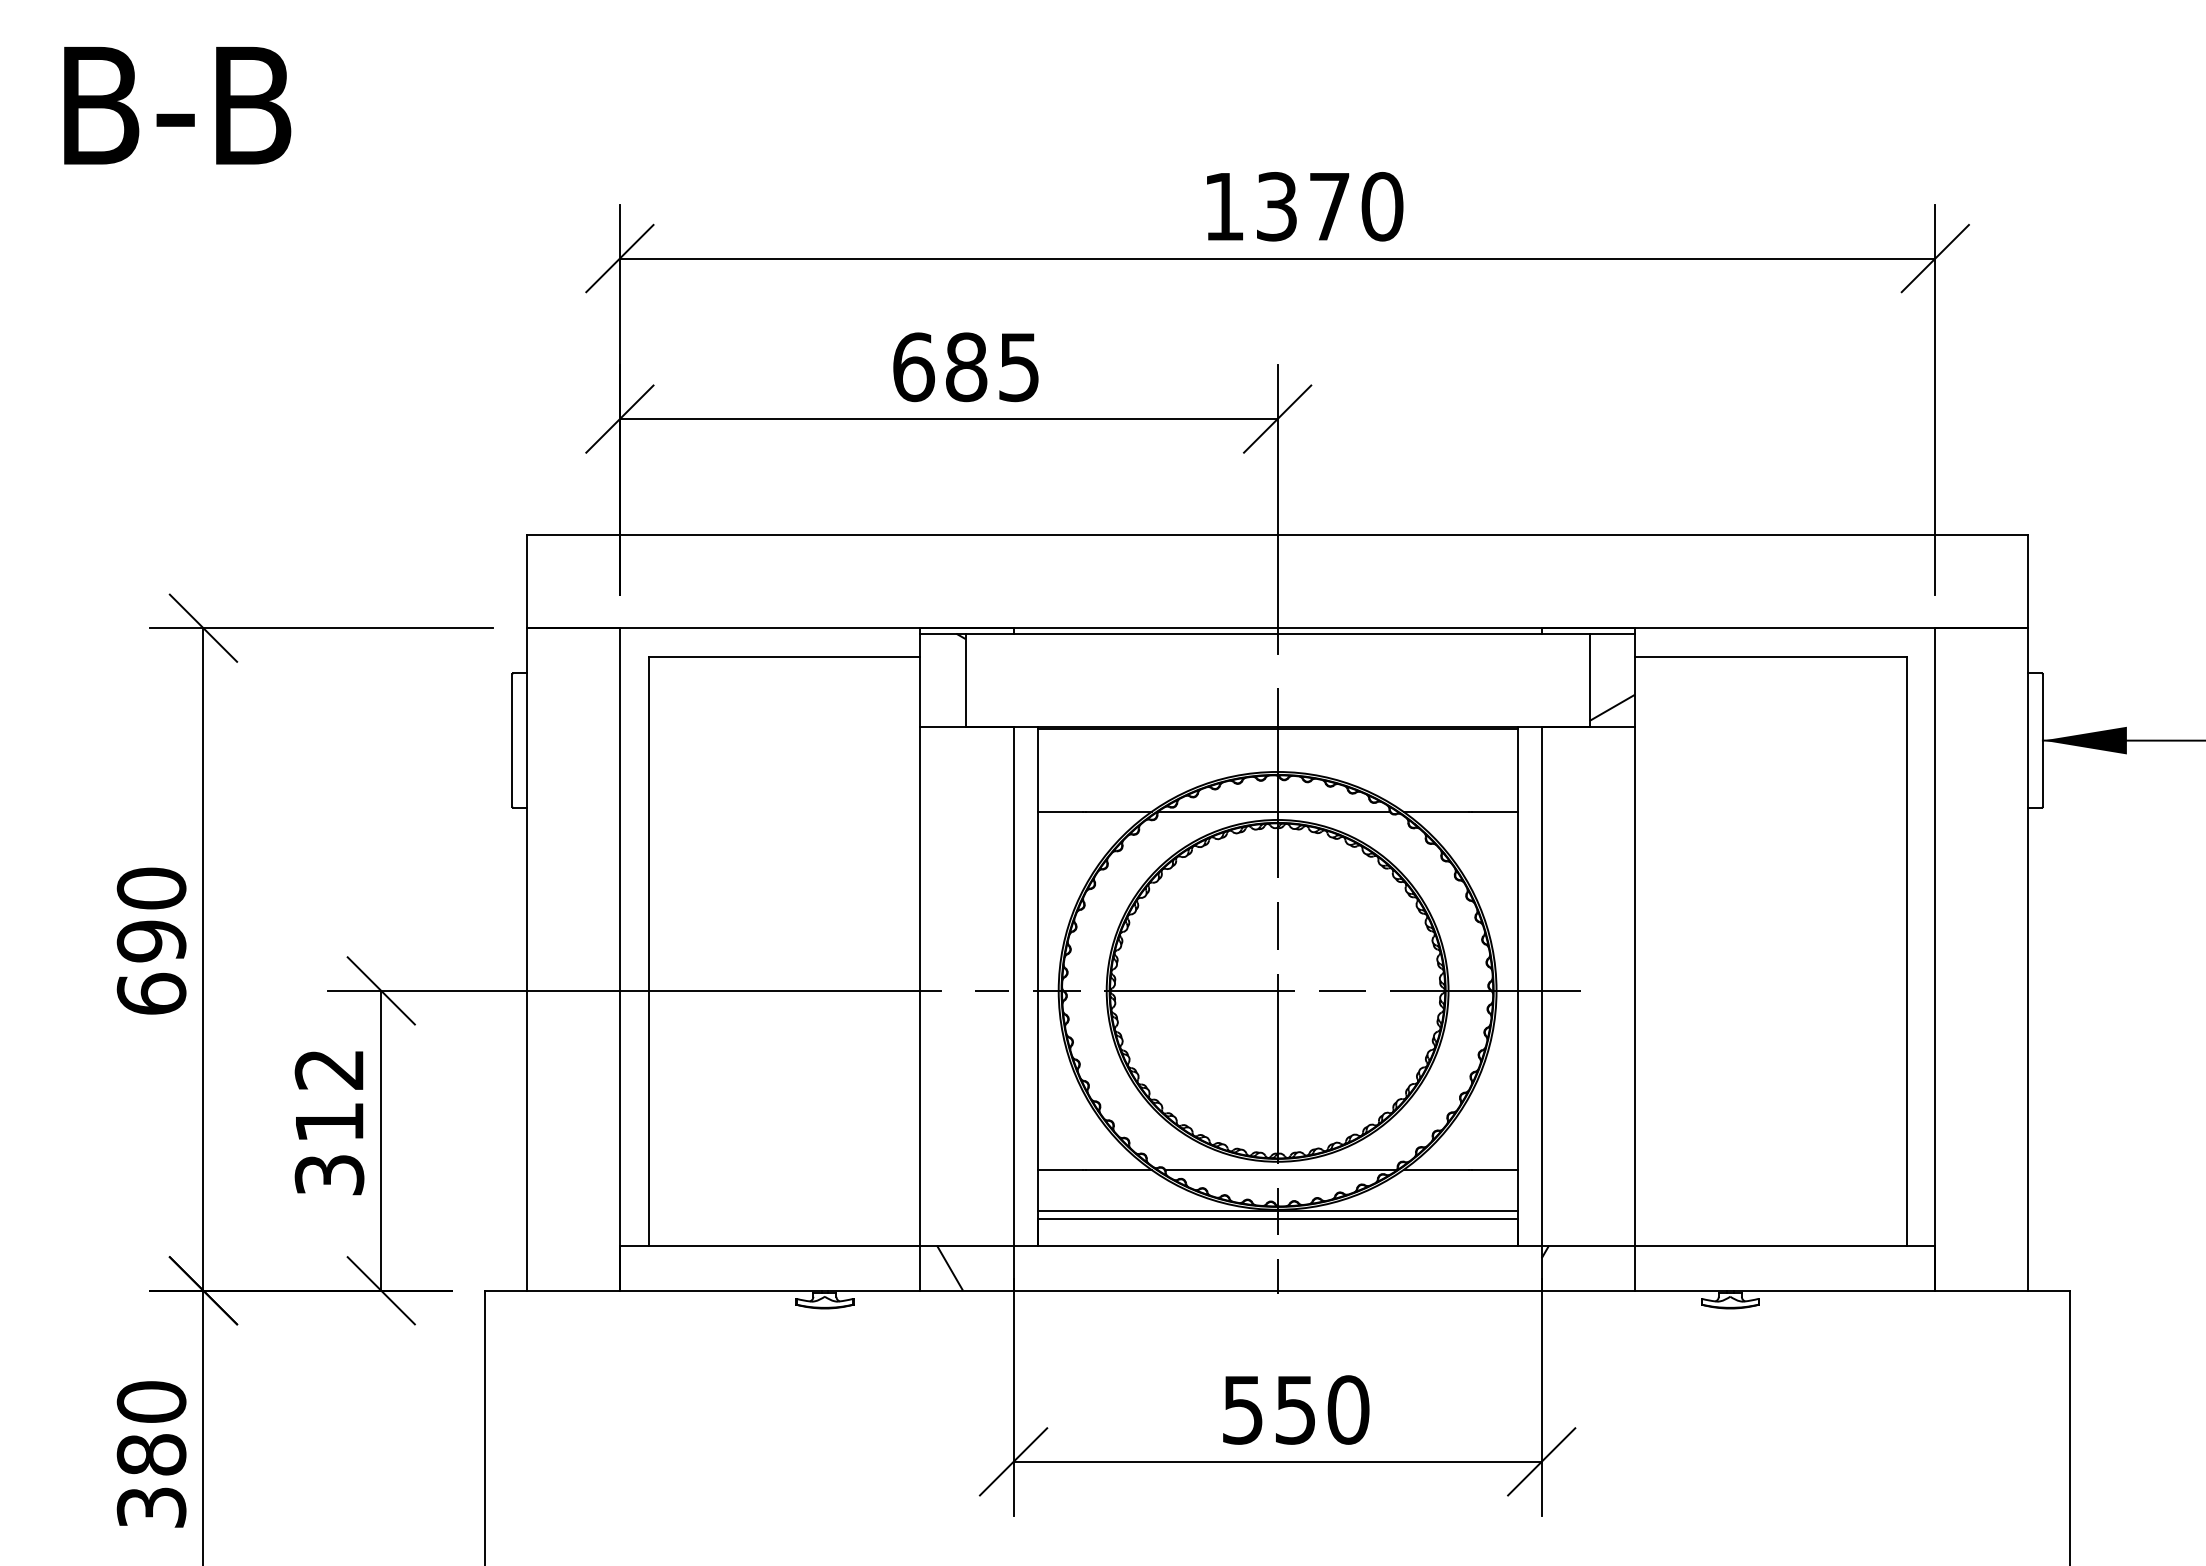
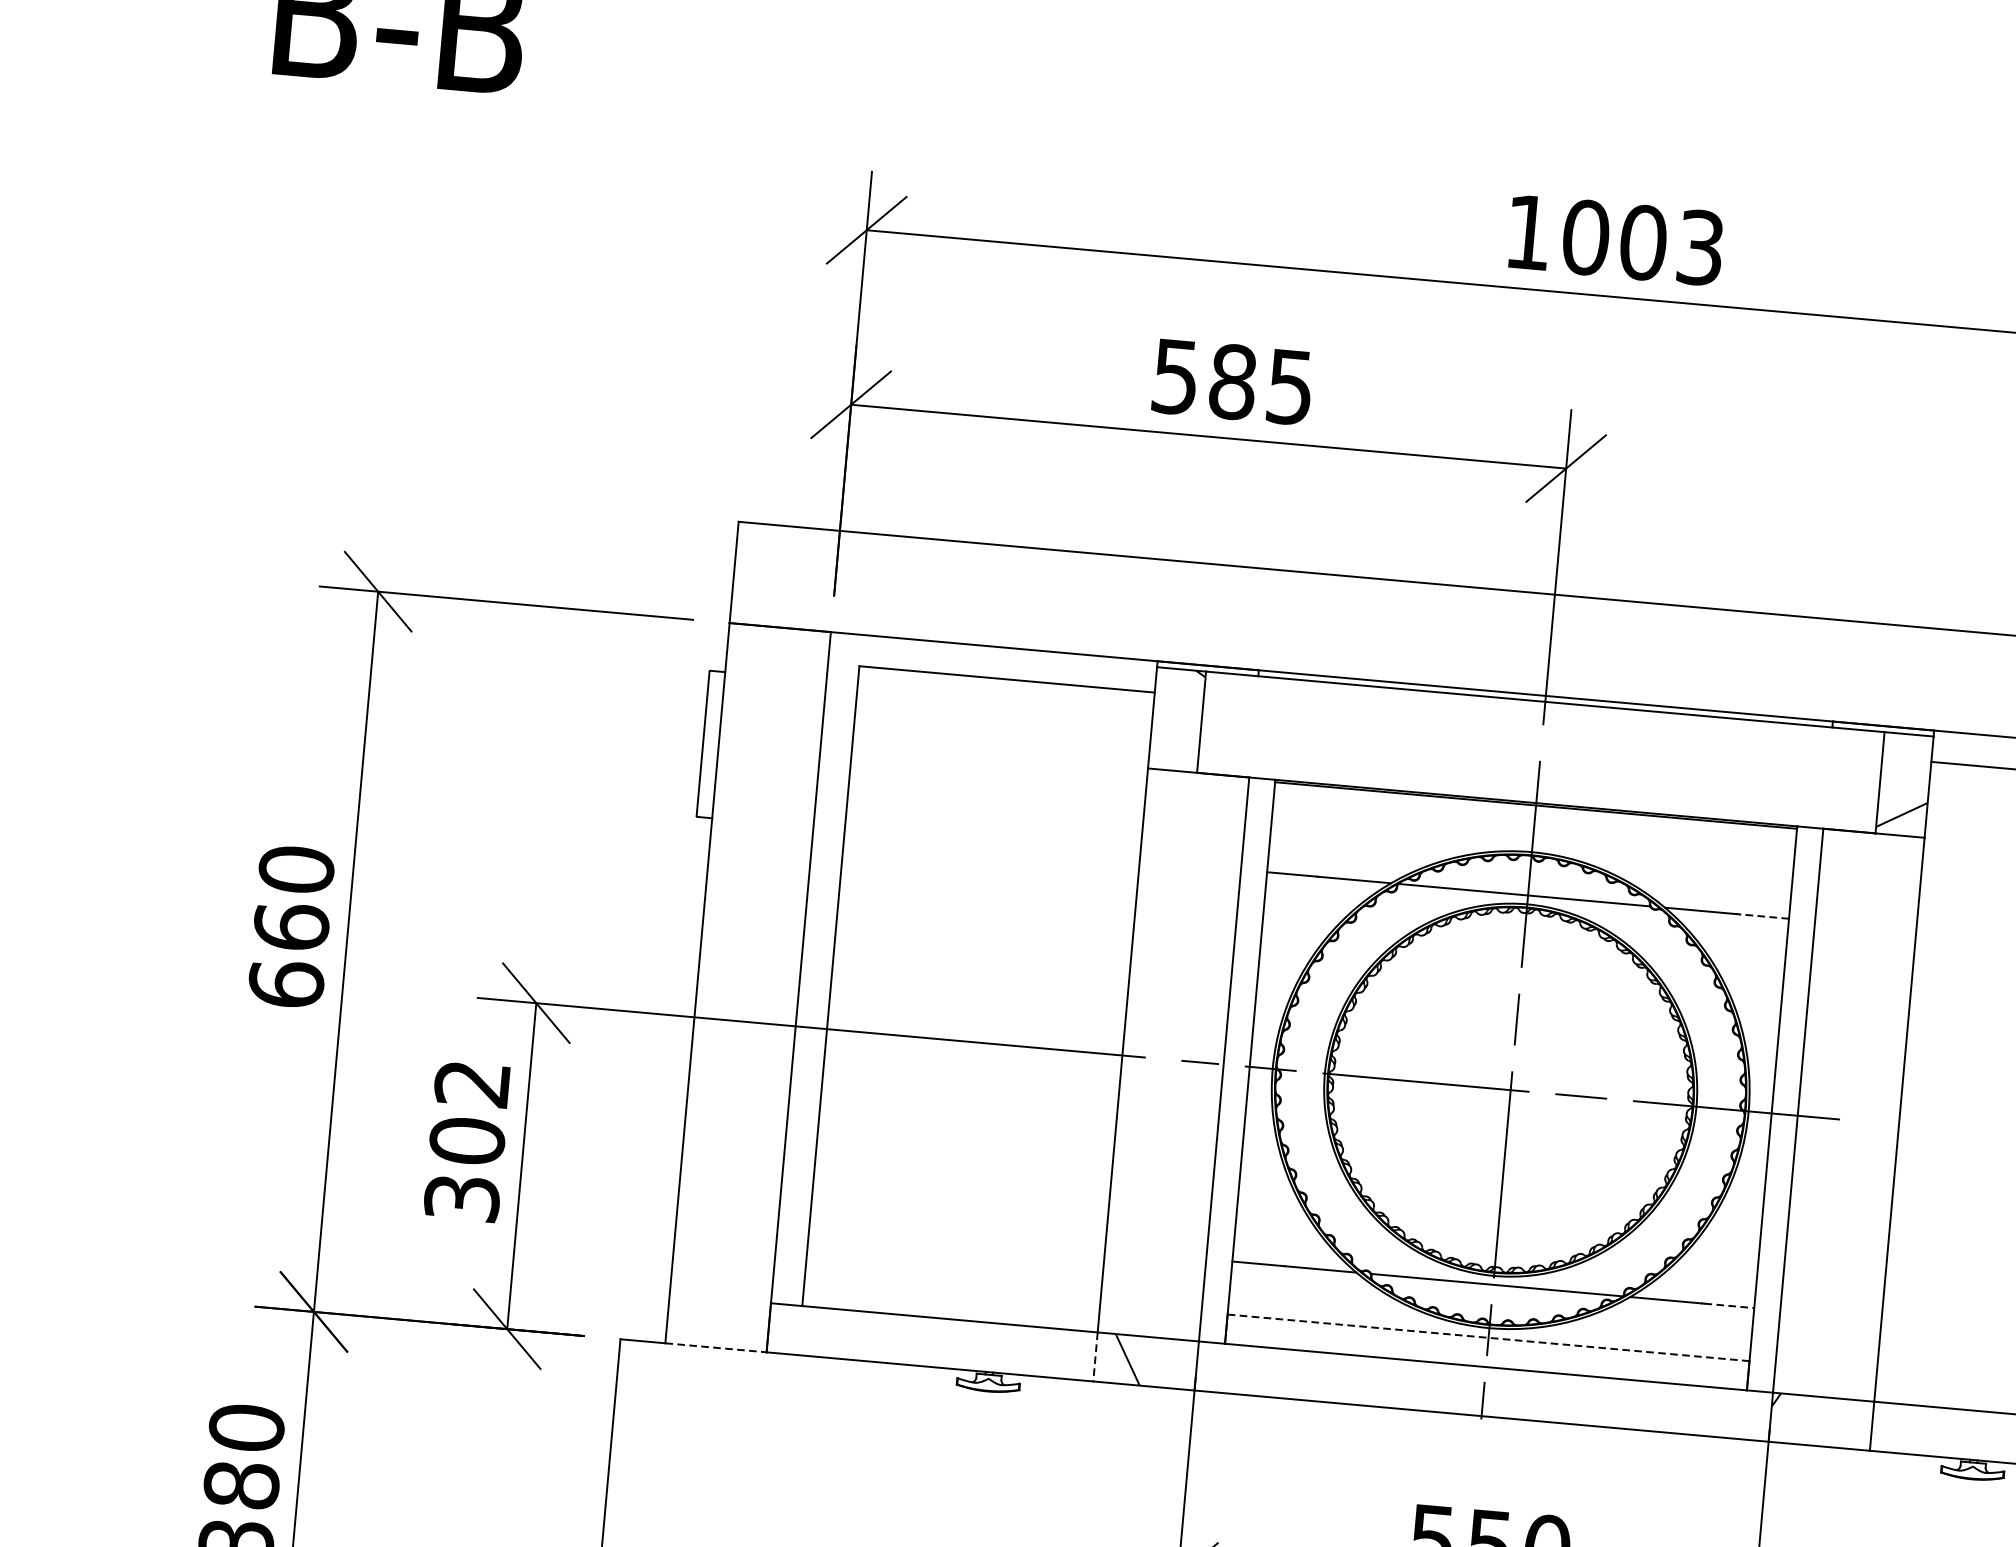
text: (1329, 206) -> (1643, 242), 1370 -> 1003
text: (913, 367) -> (1175, 377), 685 -> 585
line: (1494, 811) -> (1763, 916), solid -> dashed
text: (151, 941) -> (291, 927), 690 -> 660
text: (329, 1122) -> (467, 1141), 312 -> 302
line: (1494, 1169) -> (1729, 1305), solid -> dashed
line: (1277, 1211) -> (1489, 1329), removed
line: (1277, 1218) -> (1488, 1337), solid -> dashed
line: (920, 1268) -> (1095, 1357), solid -> dashed
line: (573, 1290) -> (716, 1347), solid -> dashed

